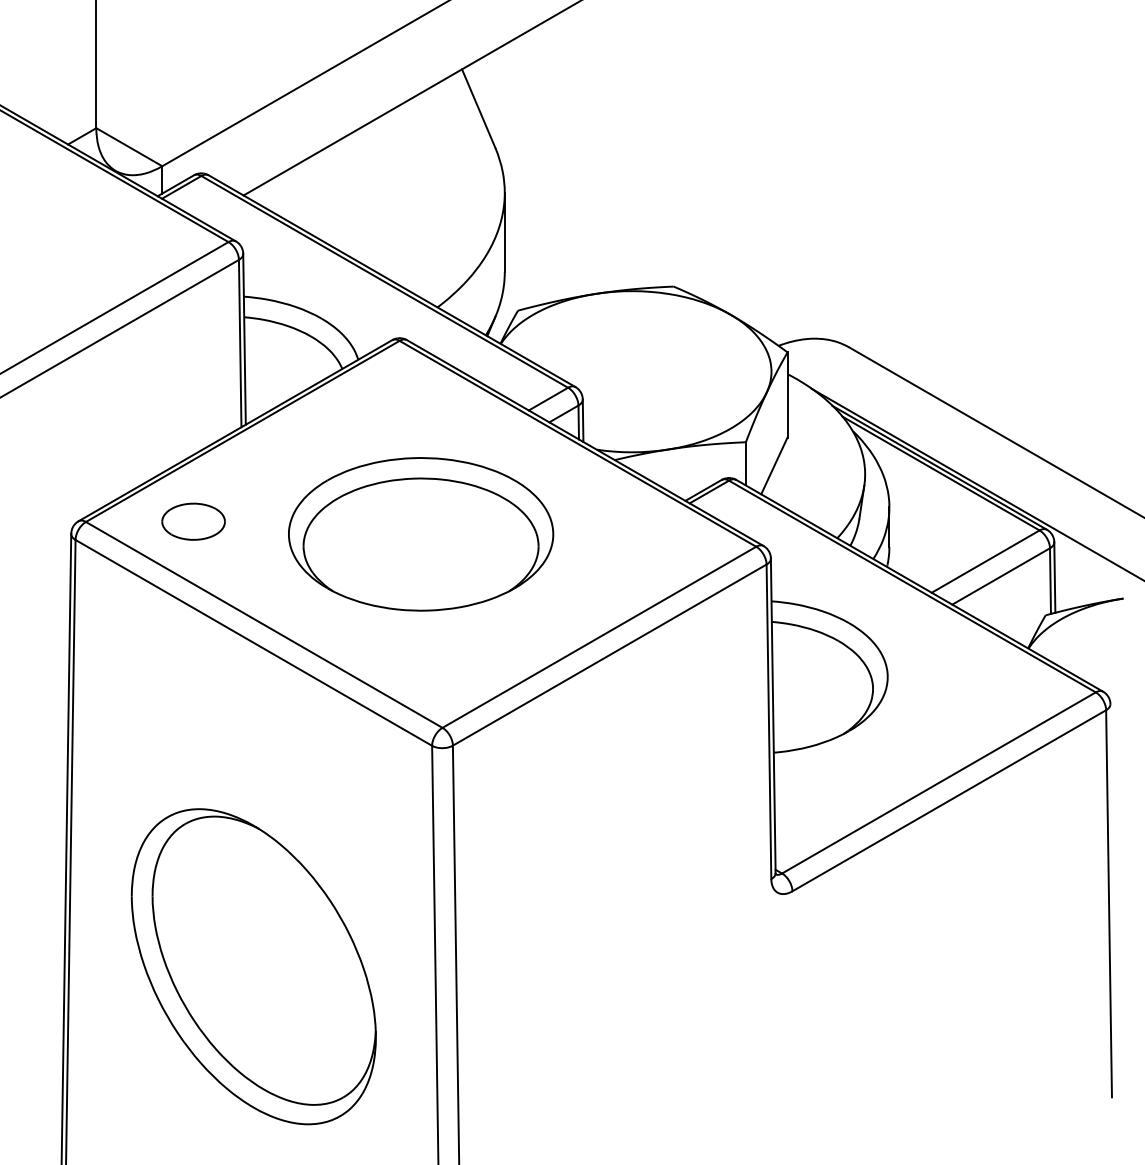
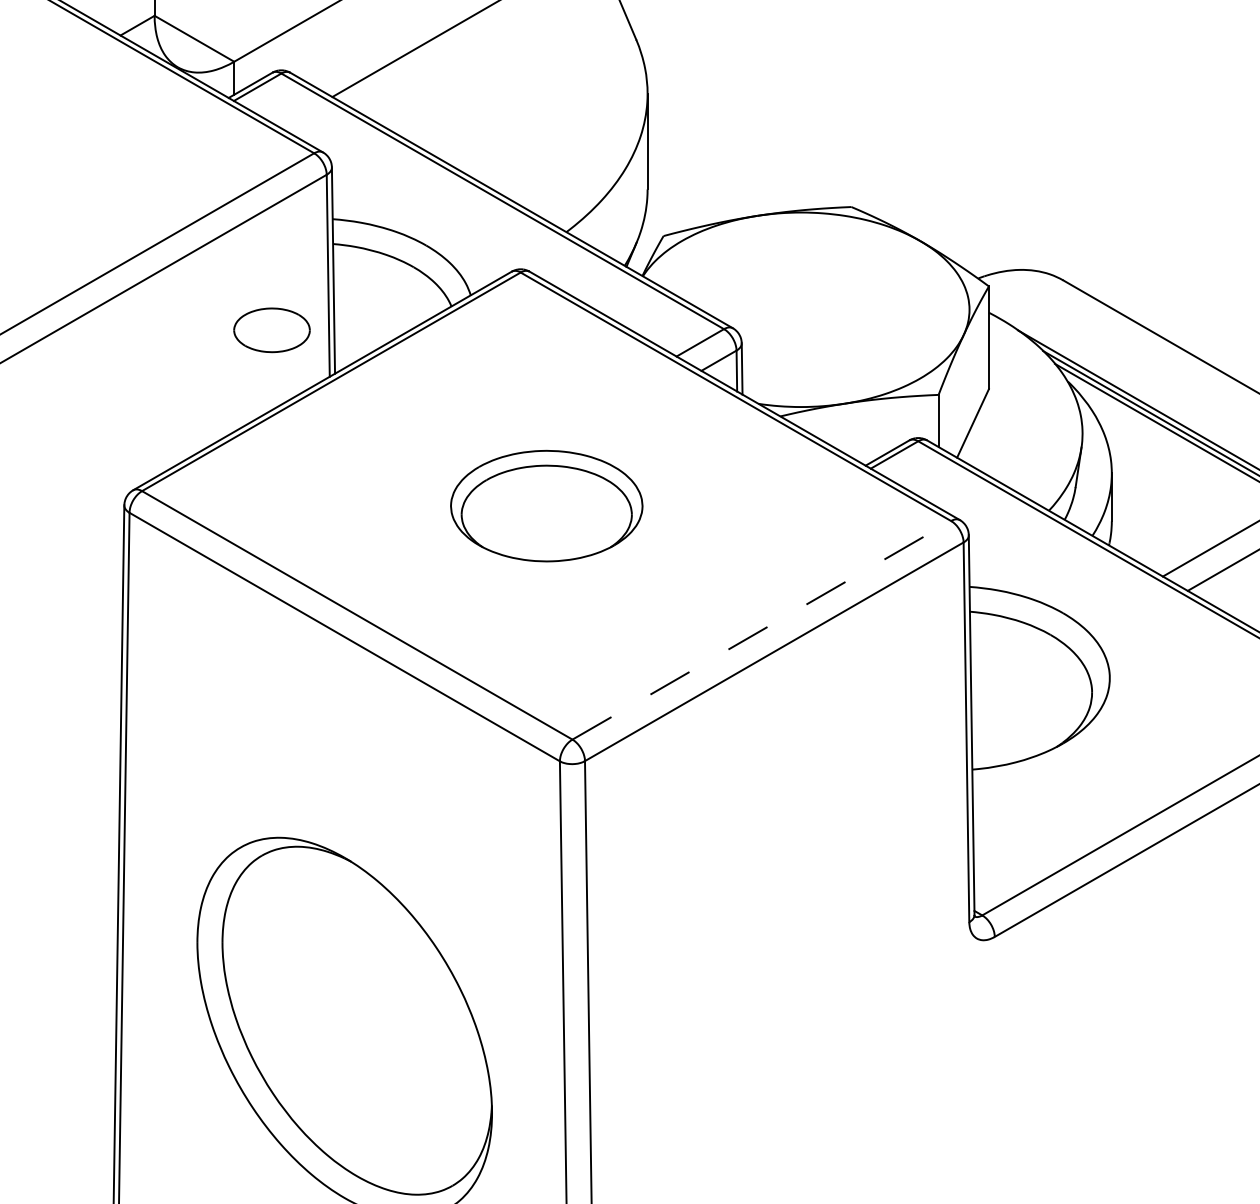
part: (193, 521) -> (271, 330), moved
part: (421, 534) -> (547, 506), size x0.6
line: (599, 637) -> (761, 630), solid -> dashed

